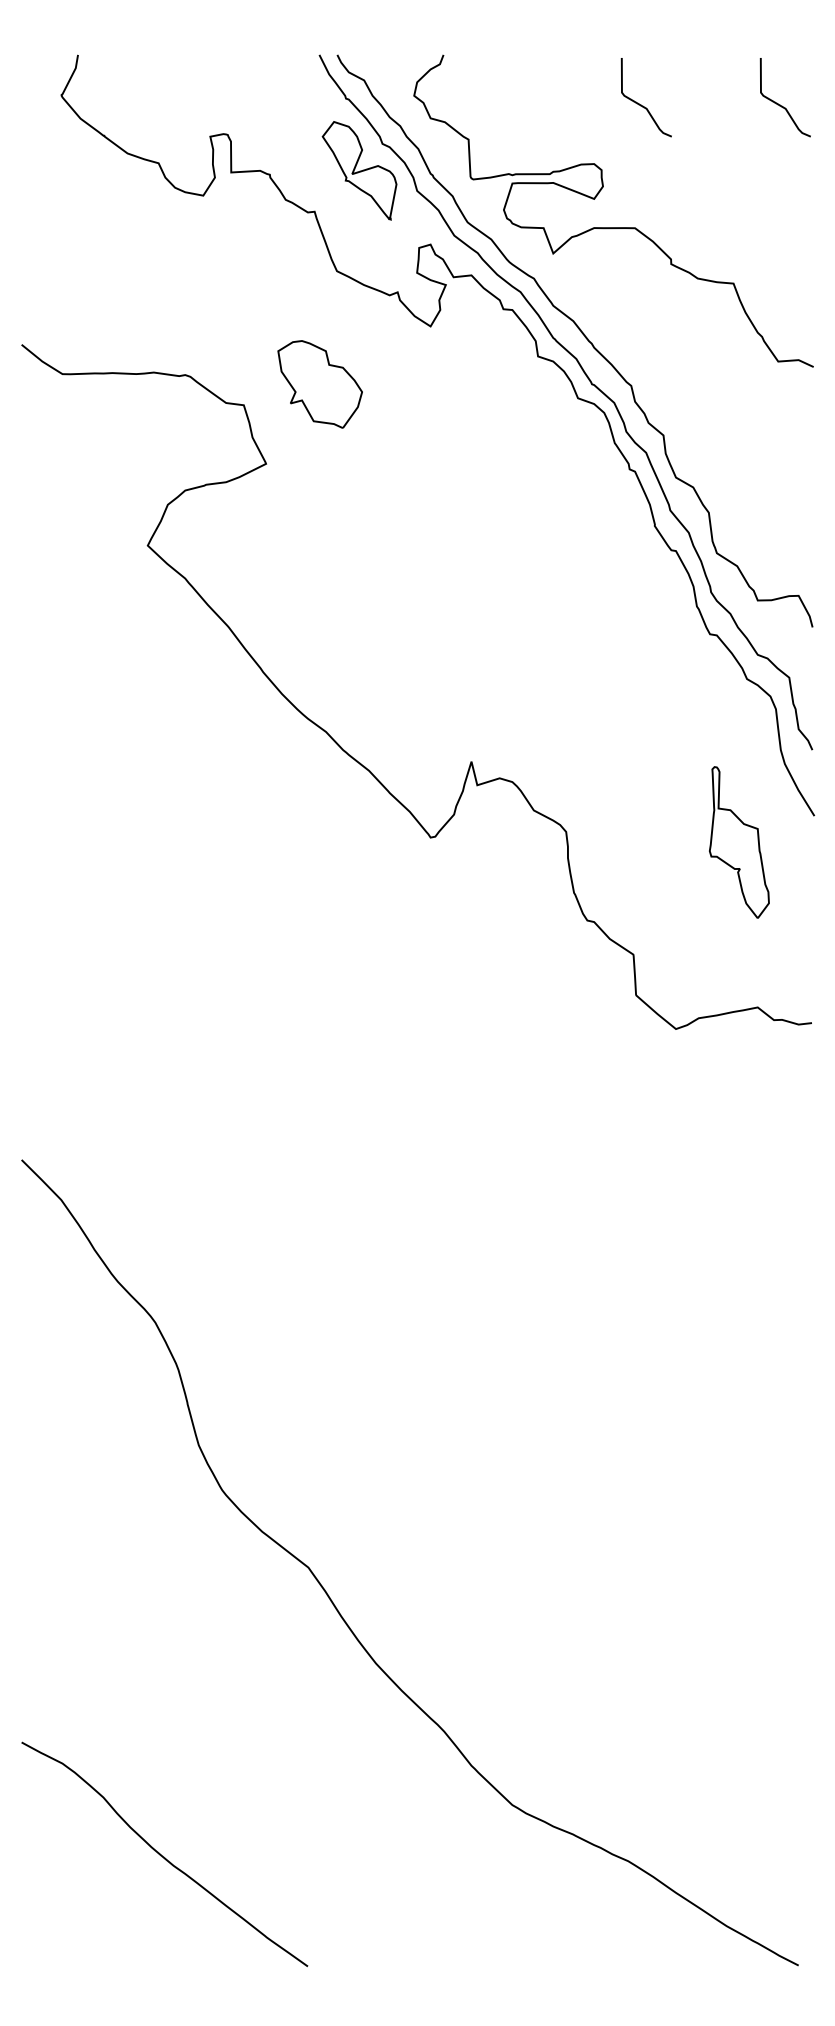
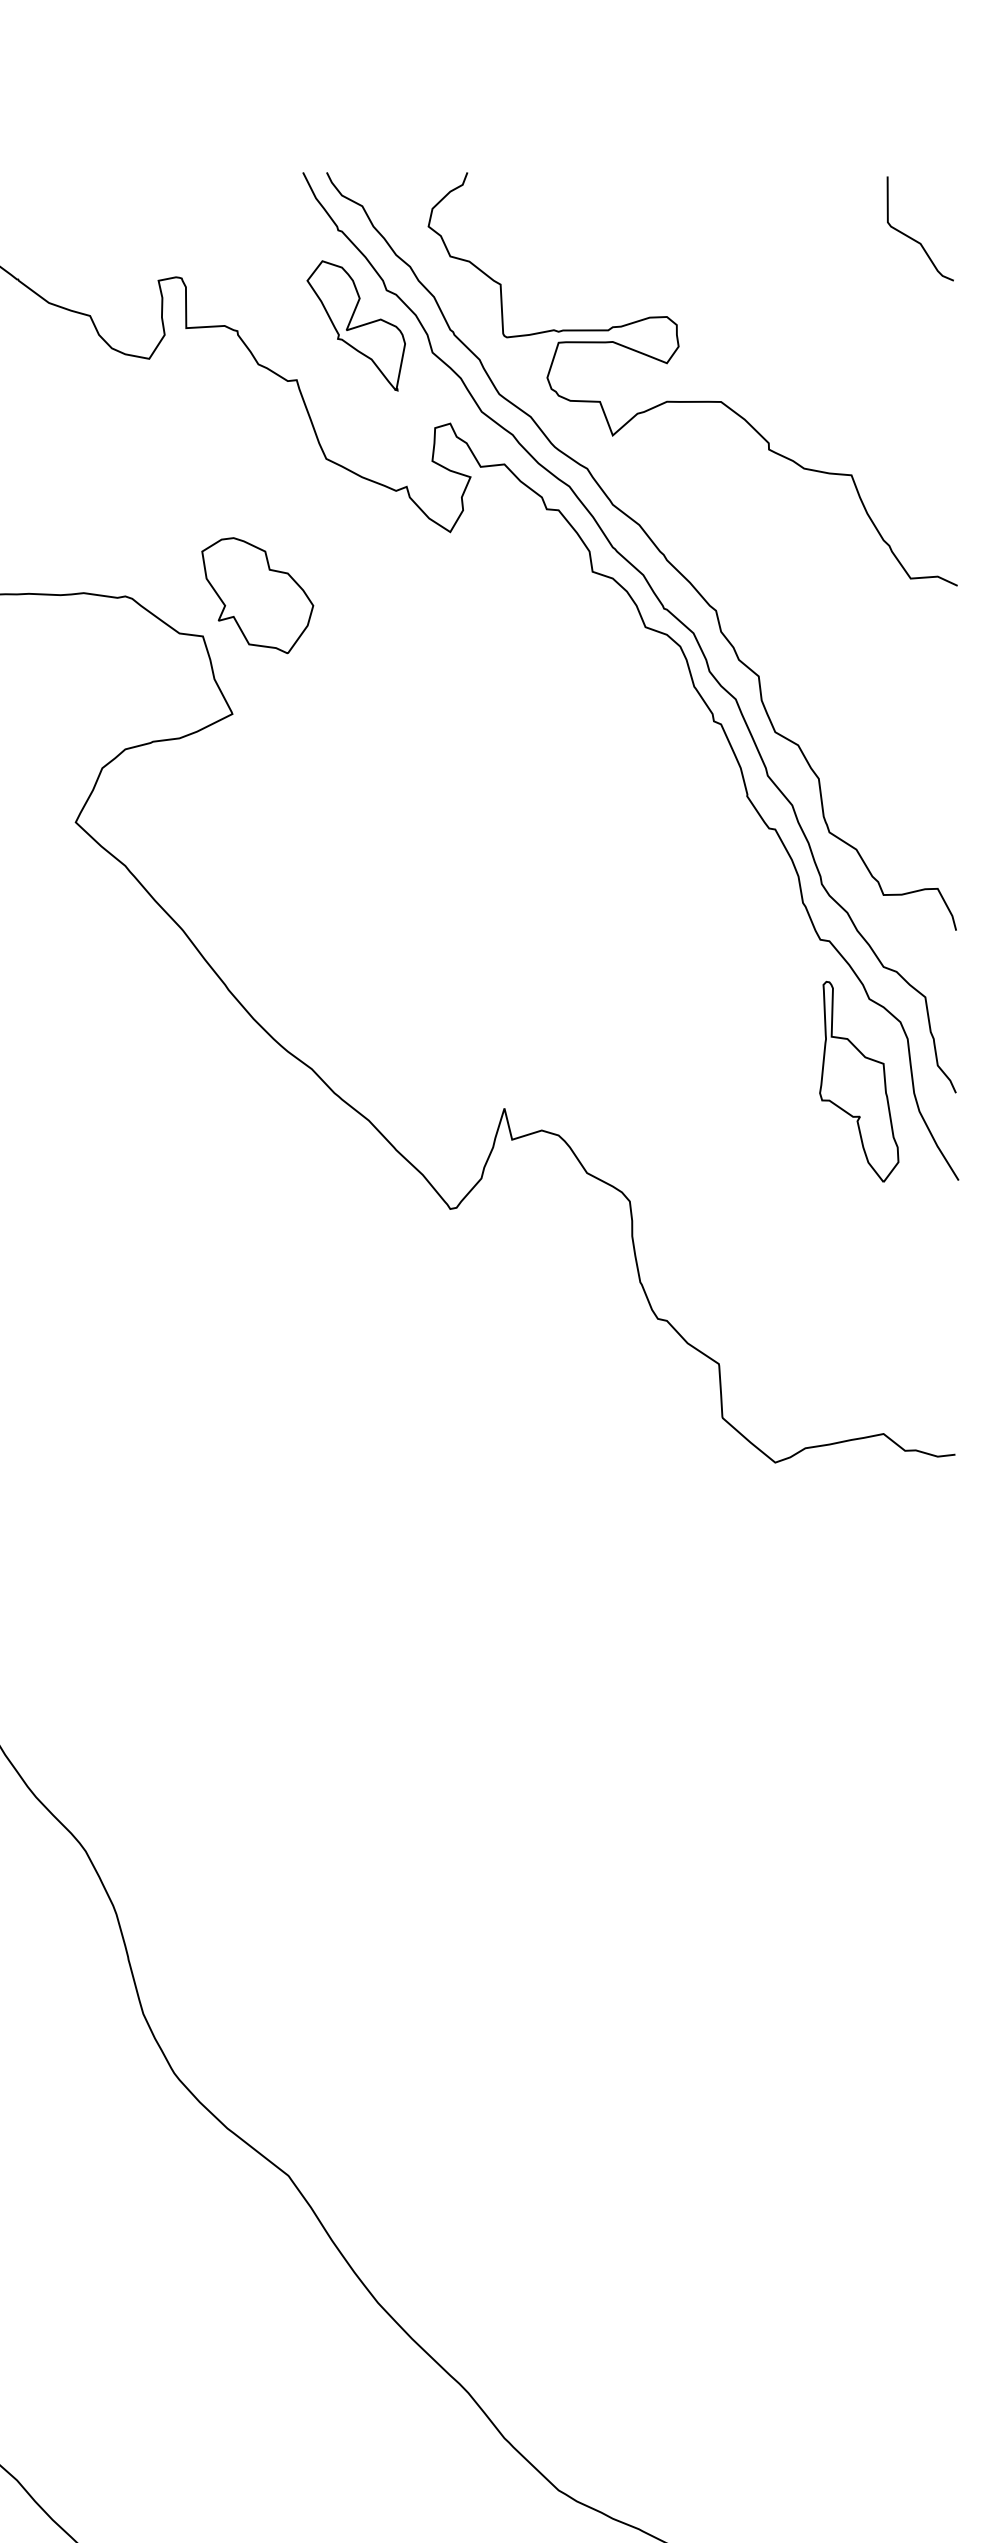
curve: (641, 104) -> (729, 238), removed
part: (319, 384) -> (256, 595), moved
part: (739, 842) -> (859, 1081), moved

